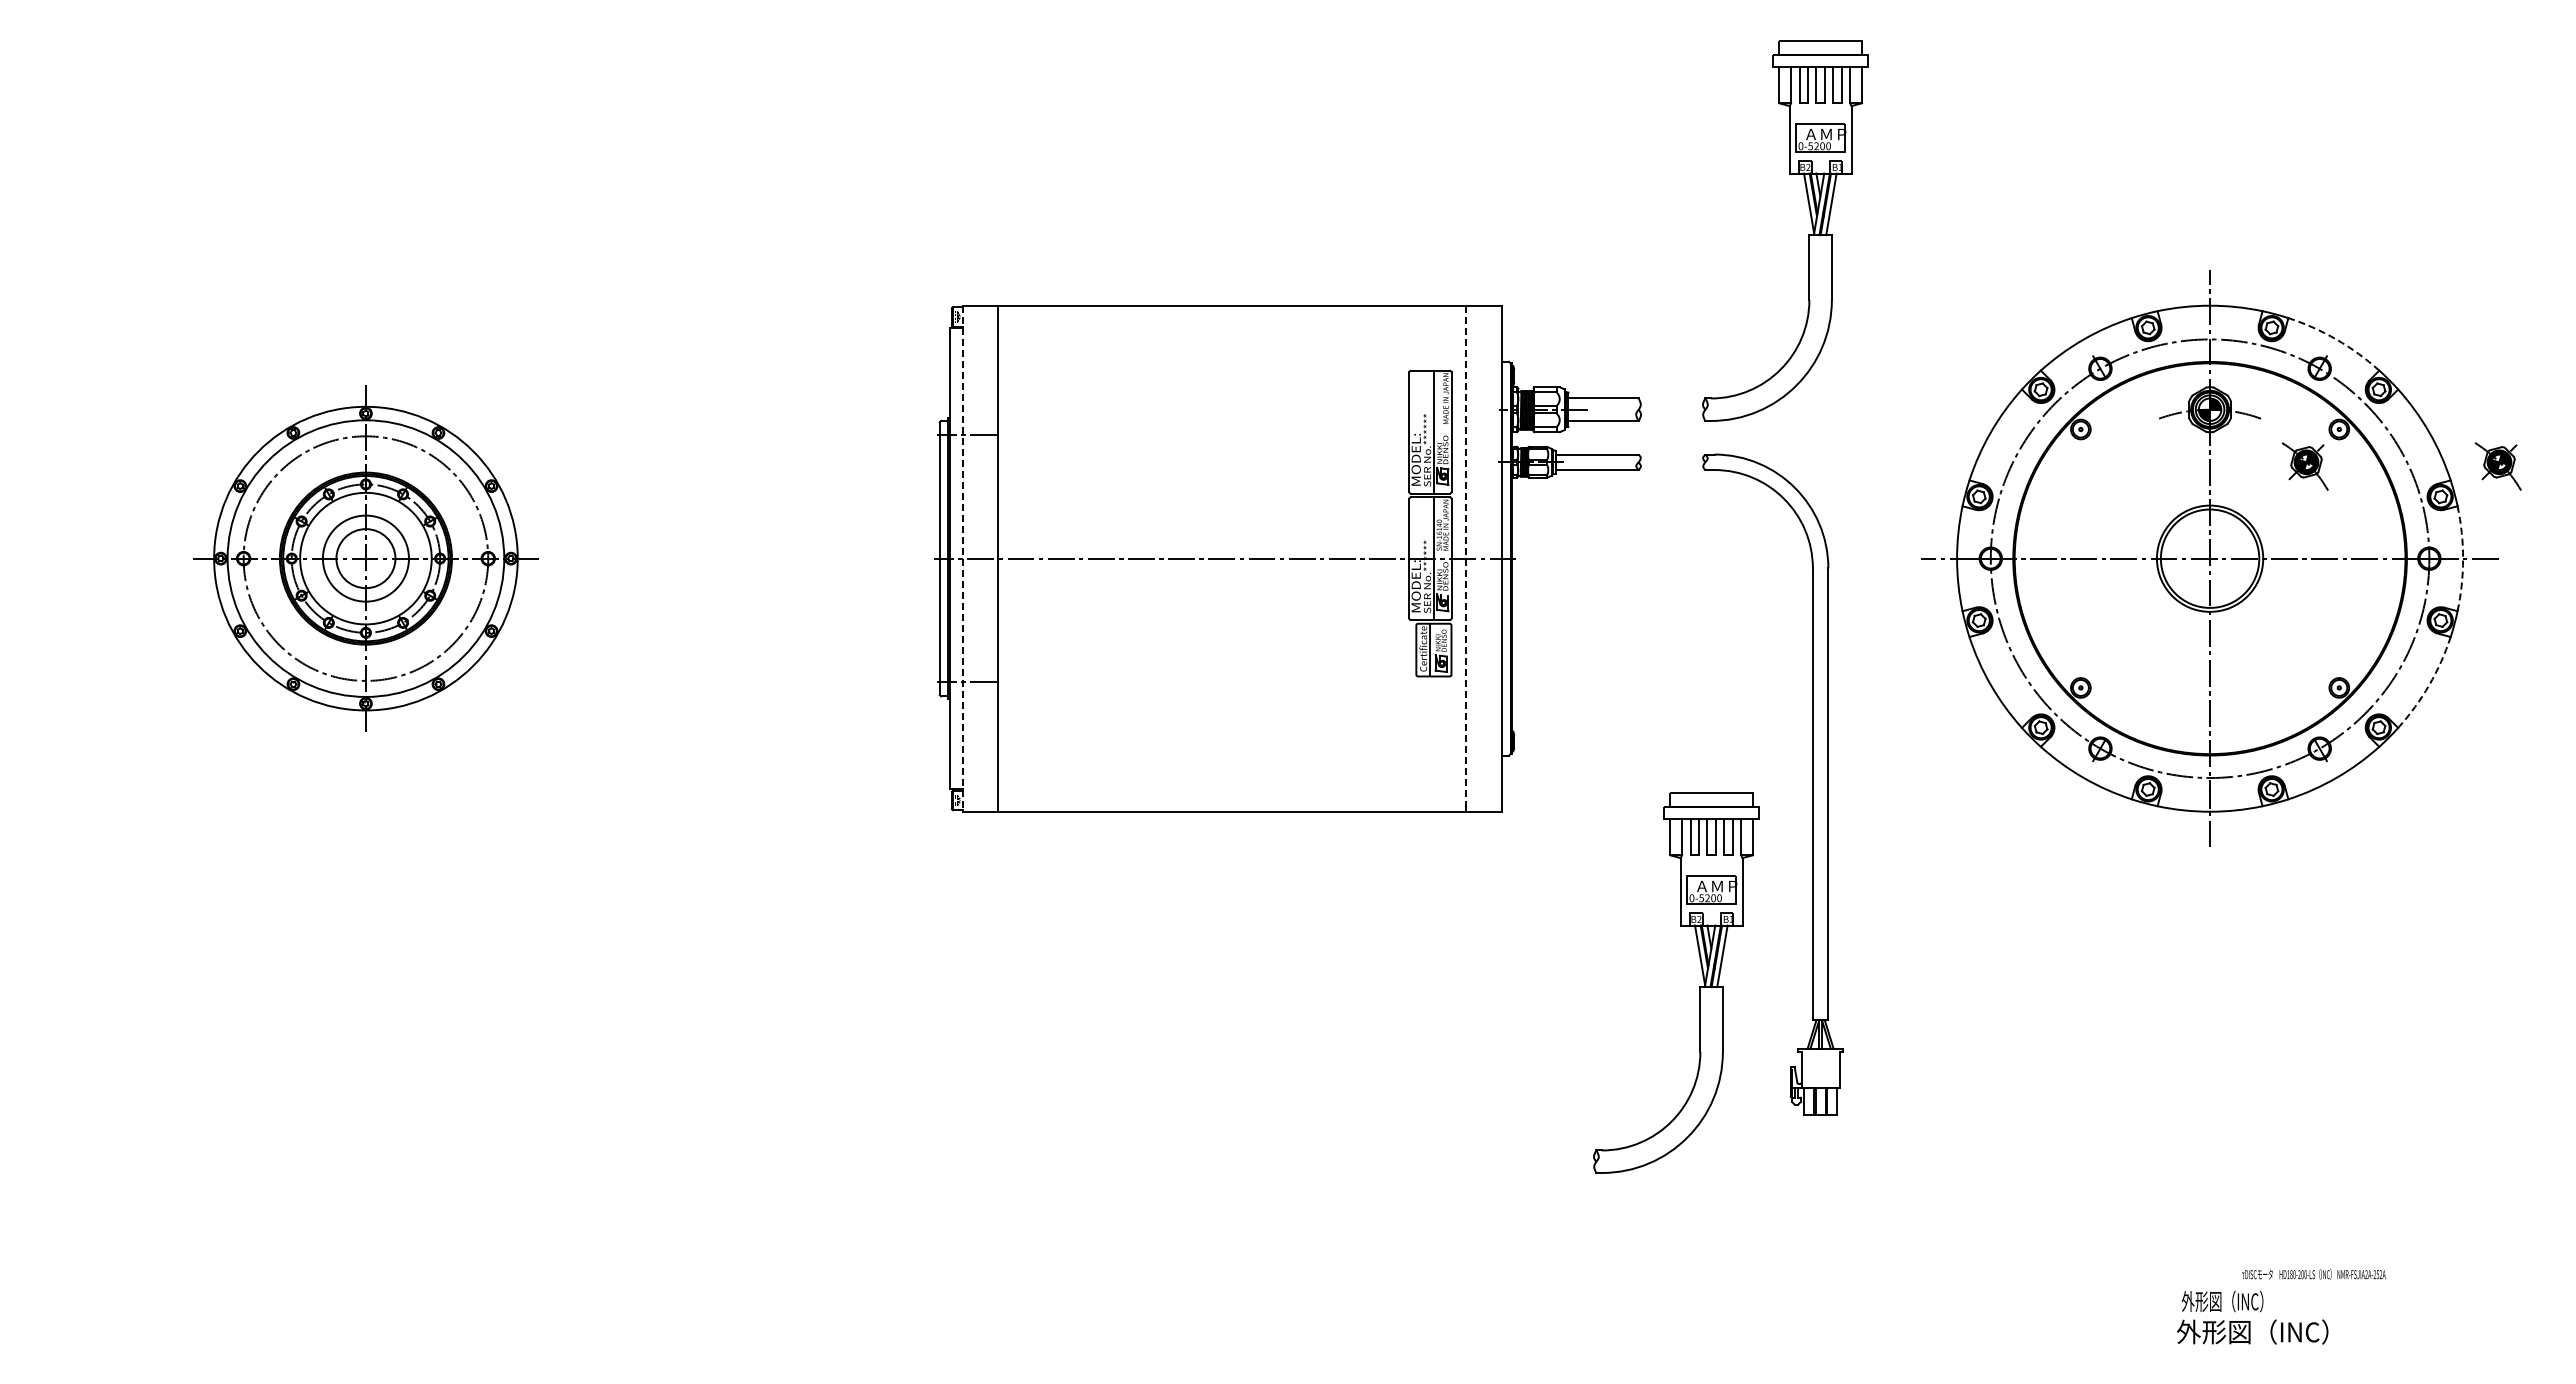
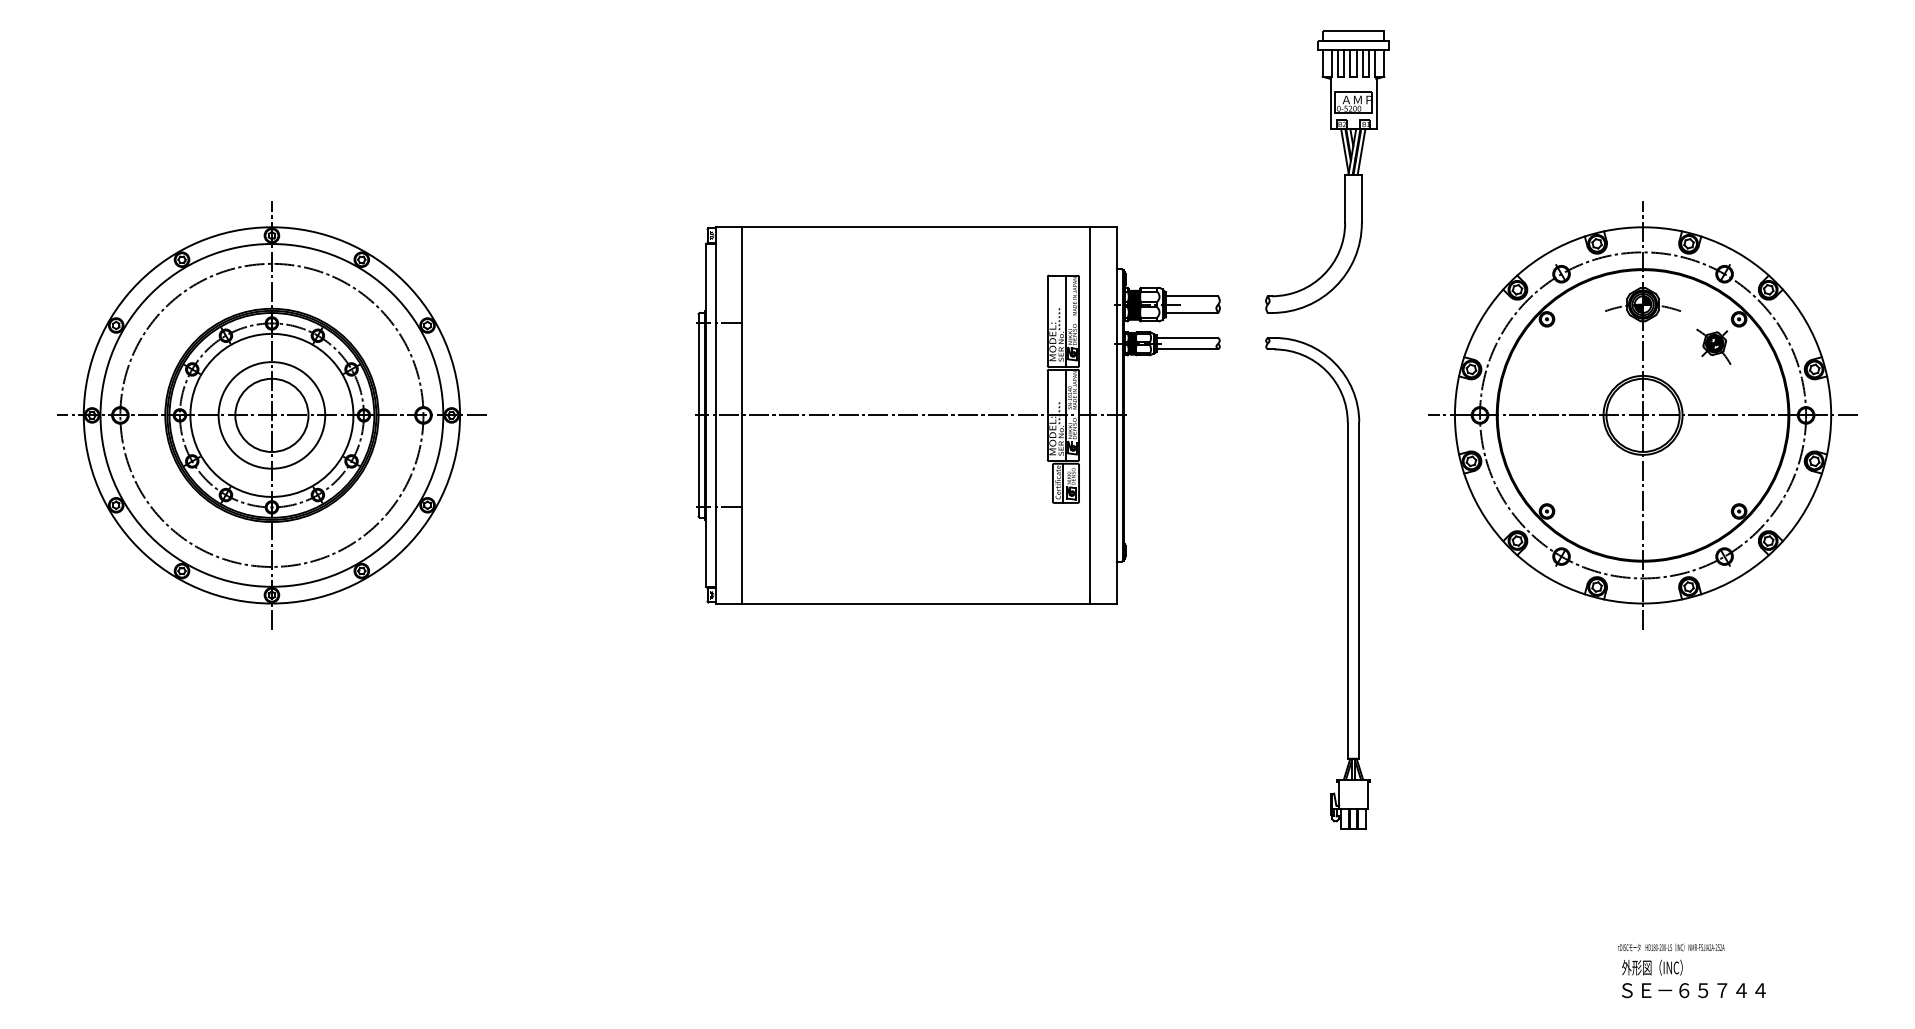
arc: (2336, 339) -> (1737, 252), dashed -> solid
part: (2497, 466) -> (1856, 346), removed
part: (365, 558) -> (271, 415), size x1.67
arc: (2463, 558) -> (1831, 415), dashed -> solid
line: (963, 559) -> (716, 415), dashed -> solid
line: (1465, 559) -> (1089, 415), dashed -> solid
arc: (2429, 685) -> (1806, 509), dashed -> solid
part: (1699, 986) -> (1263, 733), removed
text: (2313, 1274) -> (1670, 947), moved
text: (2275, 1331) -> (1691, 989), 外形図（INC） -> ＳＥ－６５７４４

